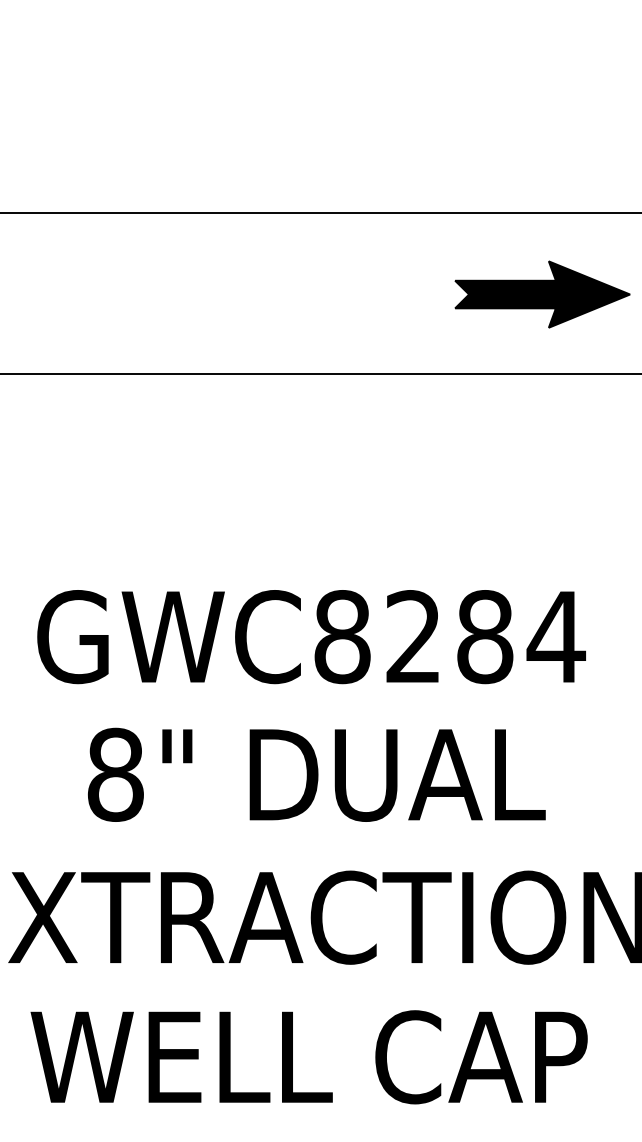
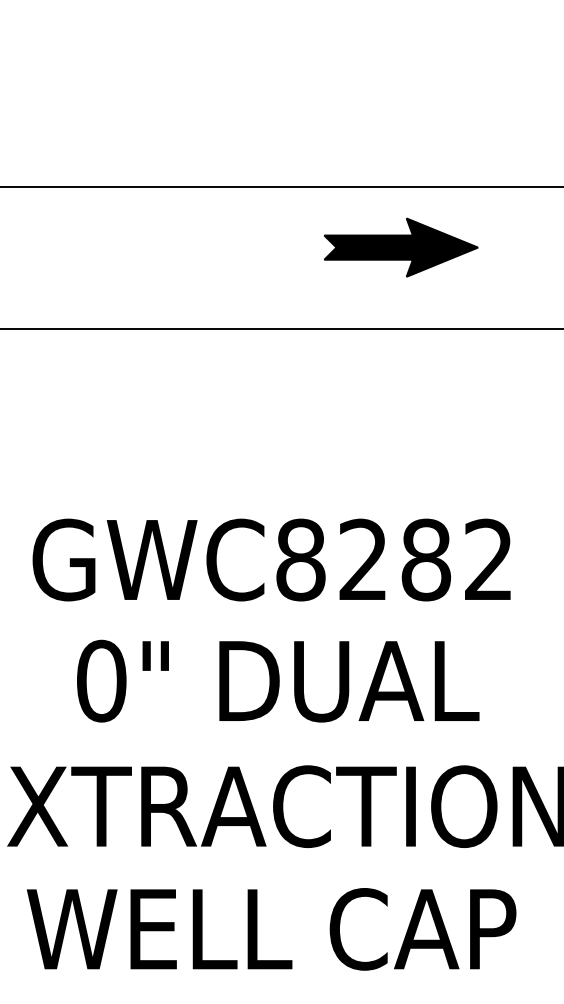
part: (542, 294) -> (401, 247), moved
text: (556, 636) -> (488, 559), GWC8284 -> GWC8282
text: (115, 774) -> (101, 680), 8" -> 0"

